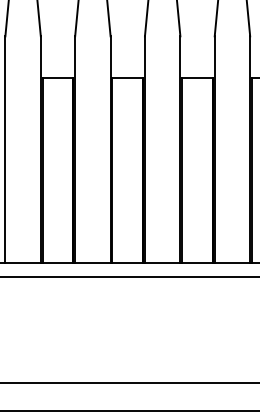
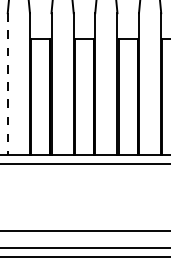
line: (4, 149) -> (7, 84), solid -> dashed

